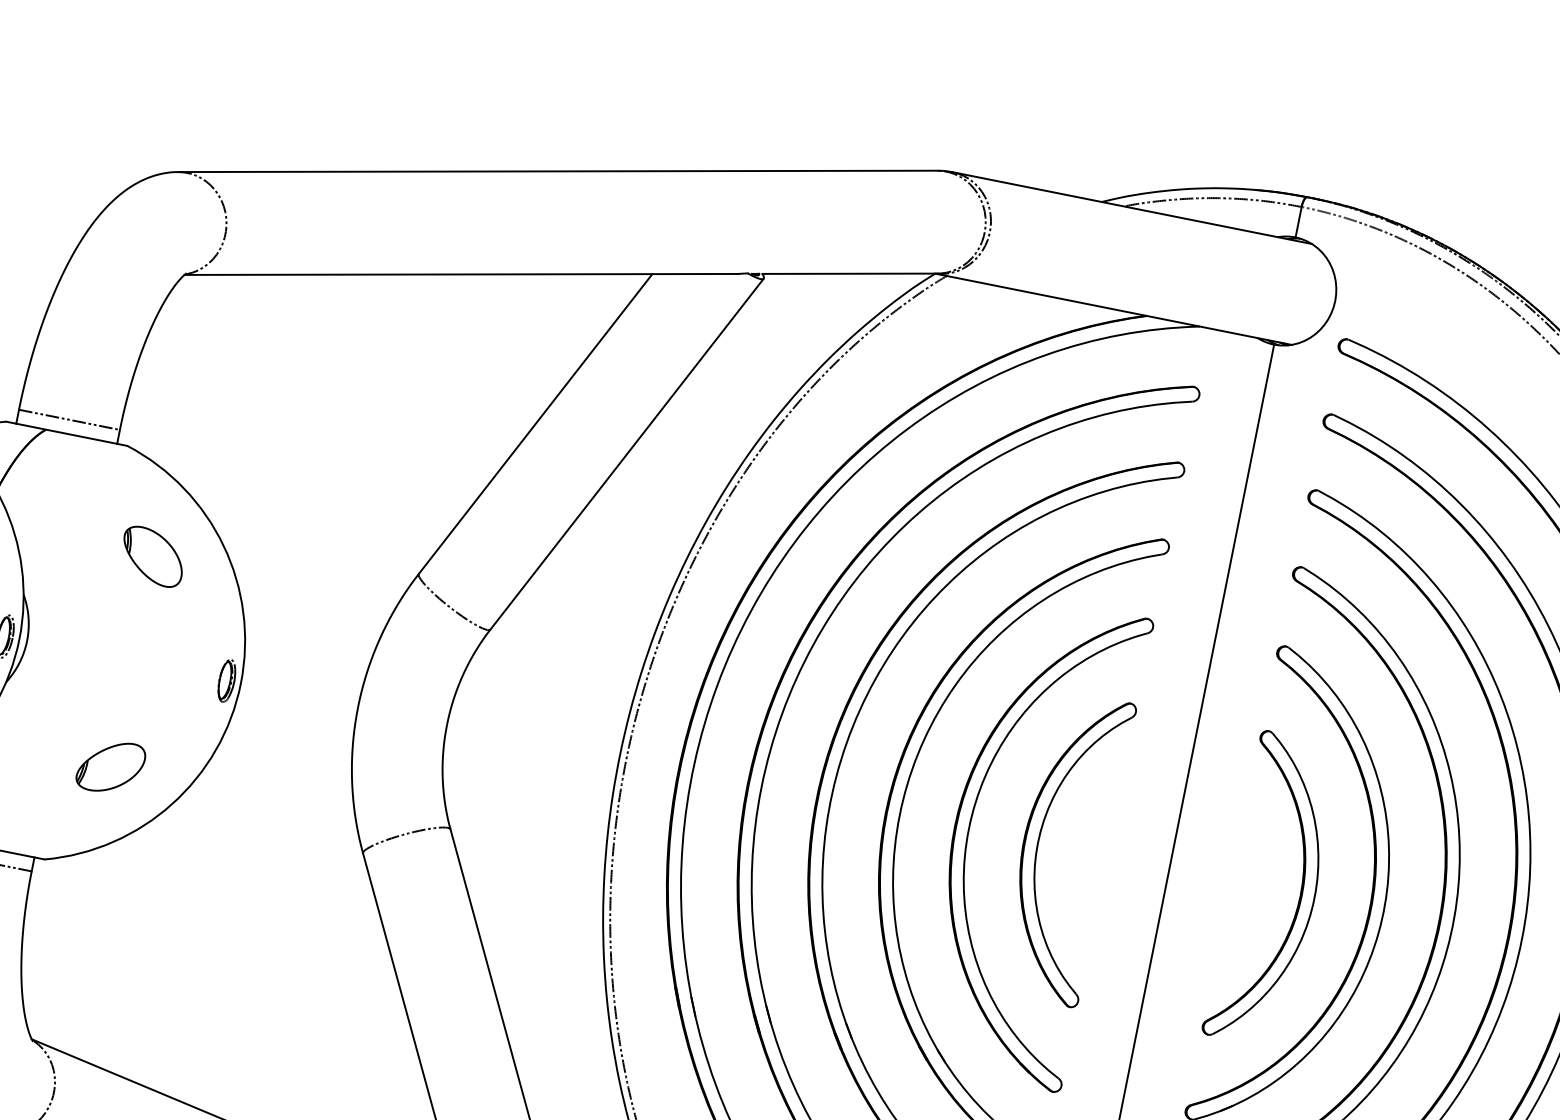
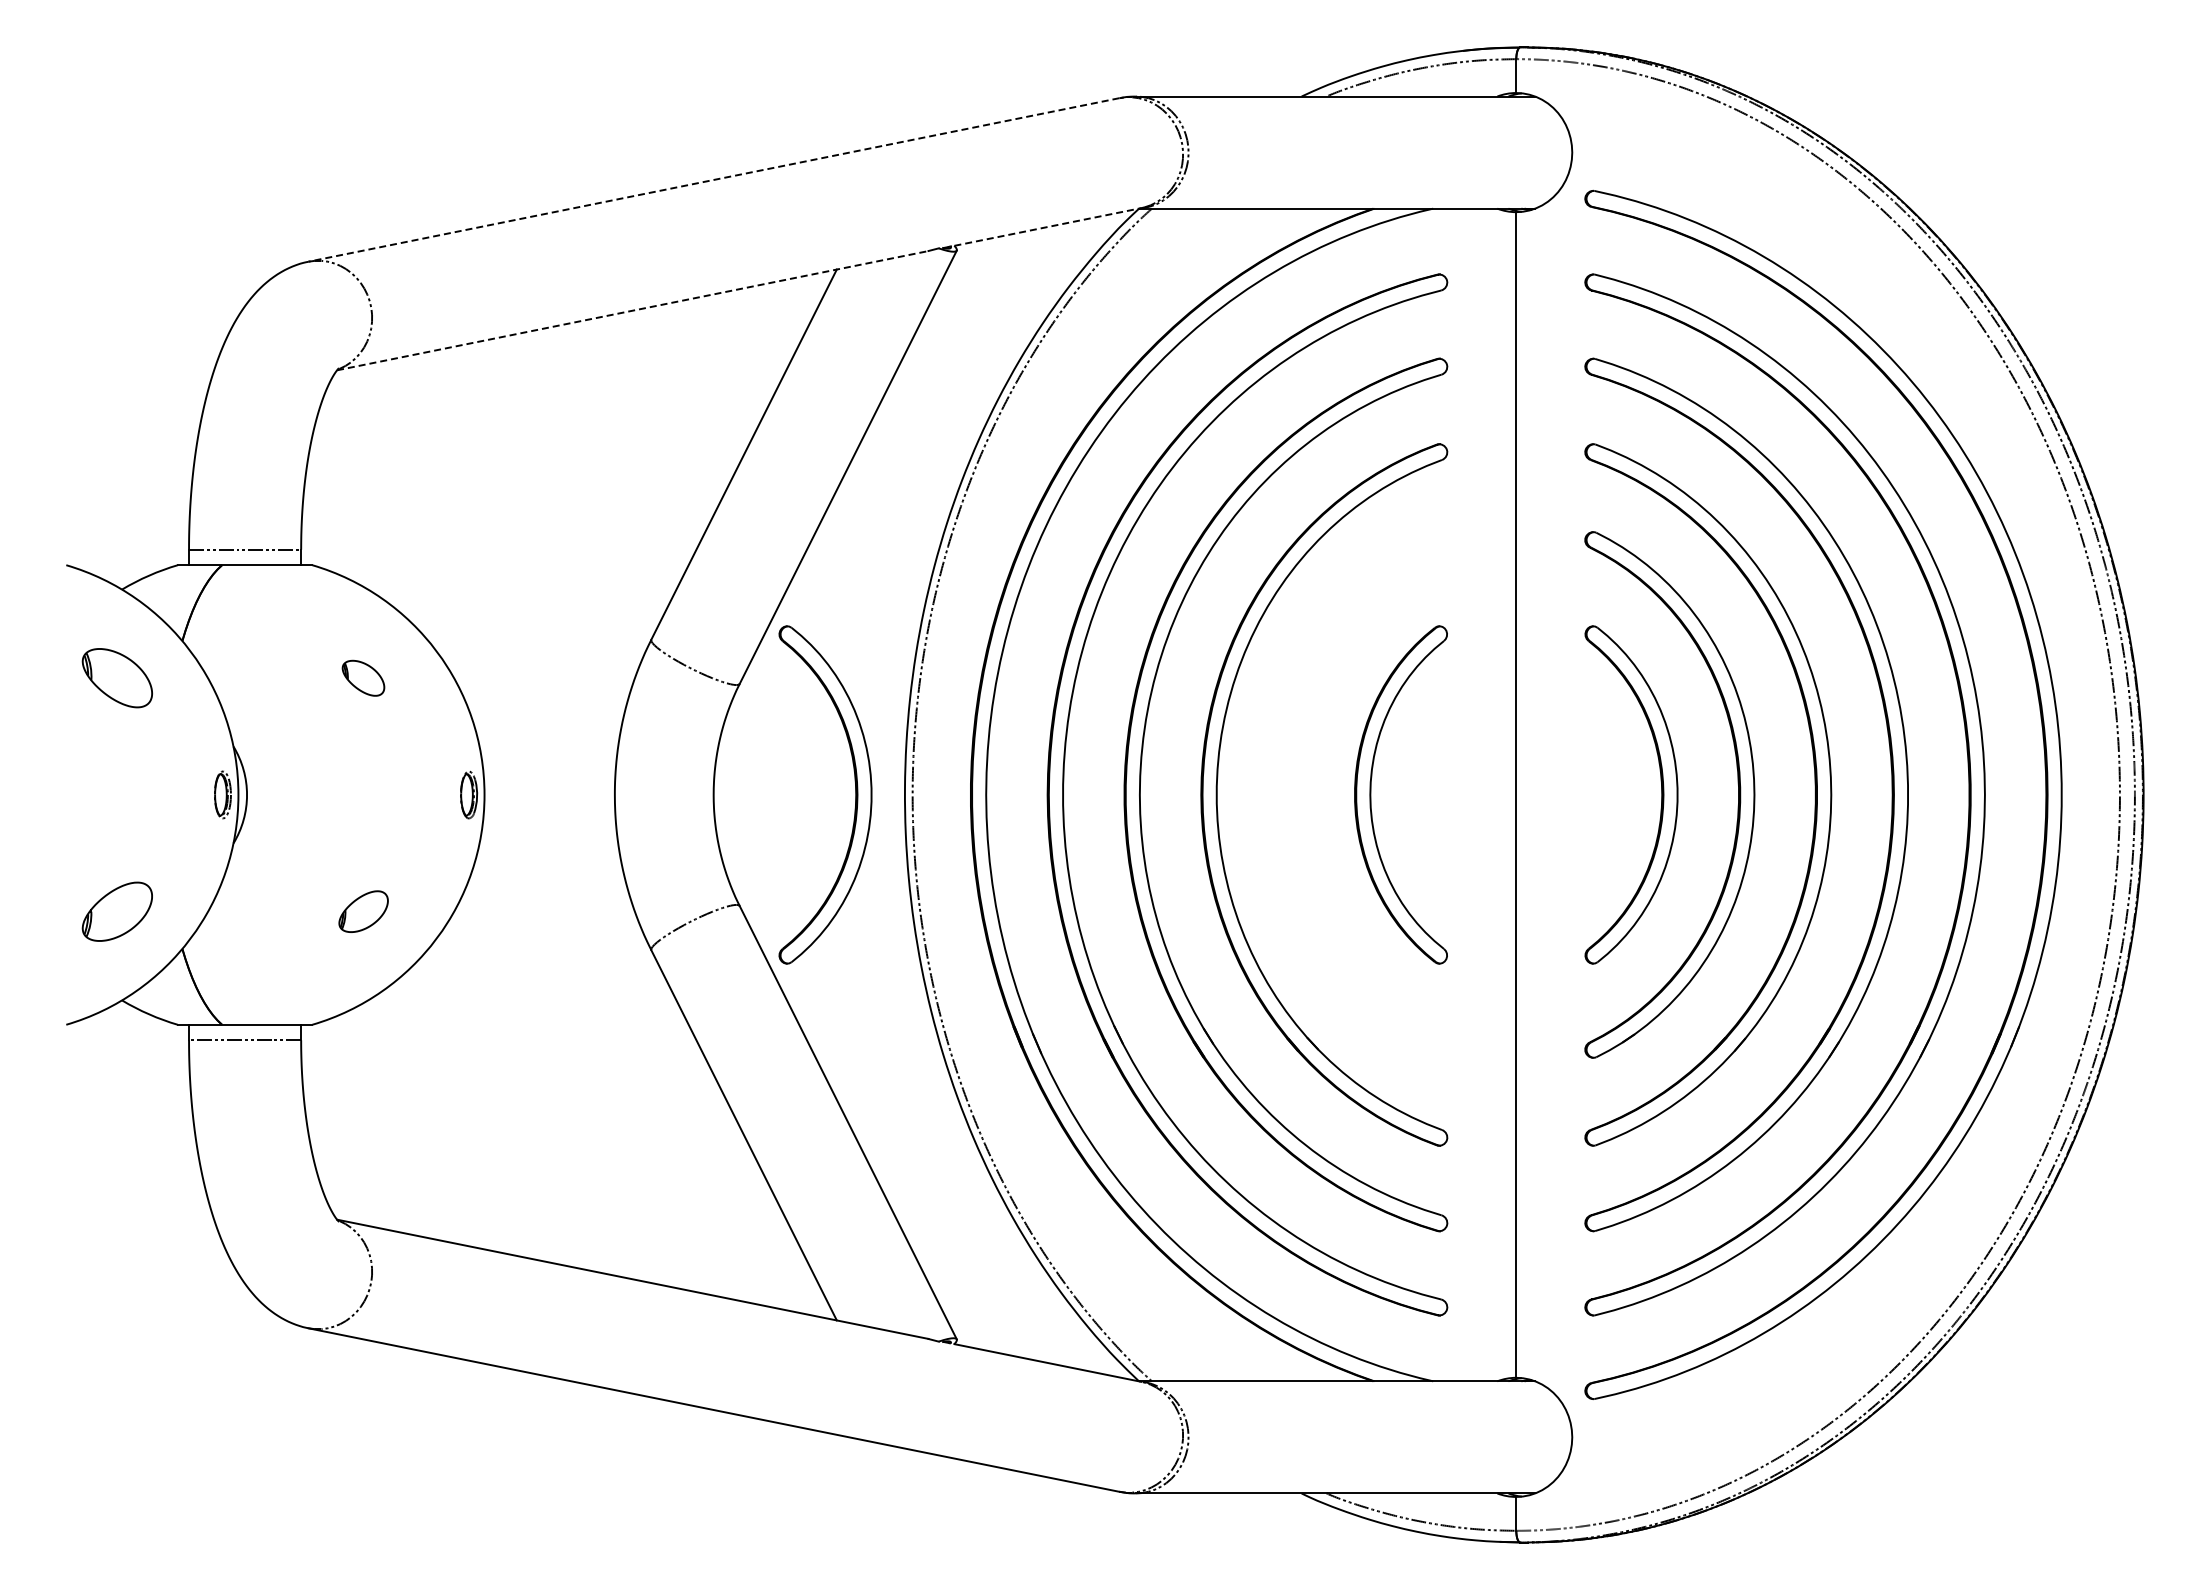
line: (557, 170) -> (713, 179), solid -> dashed
line: (850, 273) -> (1048, 226), solid -> dashed
line: (461, 274) -> (632, 310), solid -> dashed
part: (152, 557) -> (363, 678), size x0.6
part: (574, 749) -> (855, 794), added
part: (110, 766) -> (363, 911), size x0.7
part: (969, 828) -> (1294, 794), removed

